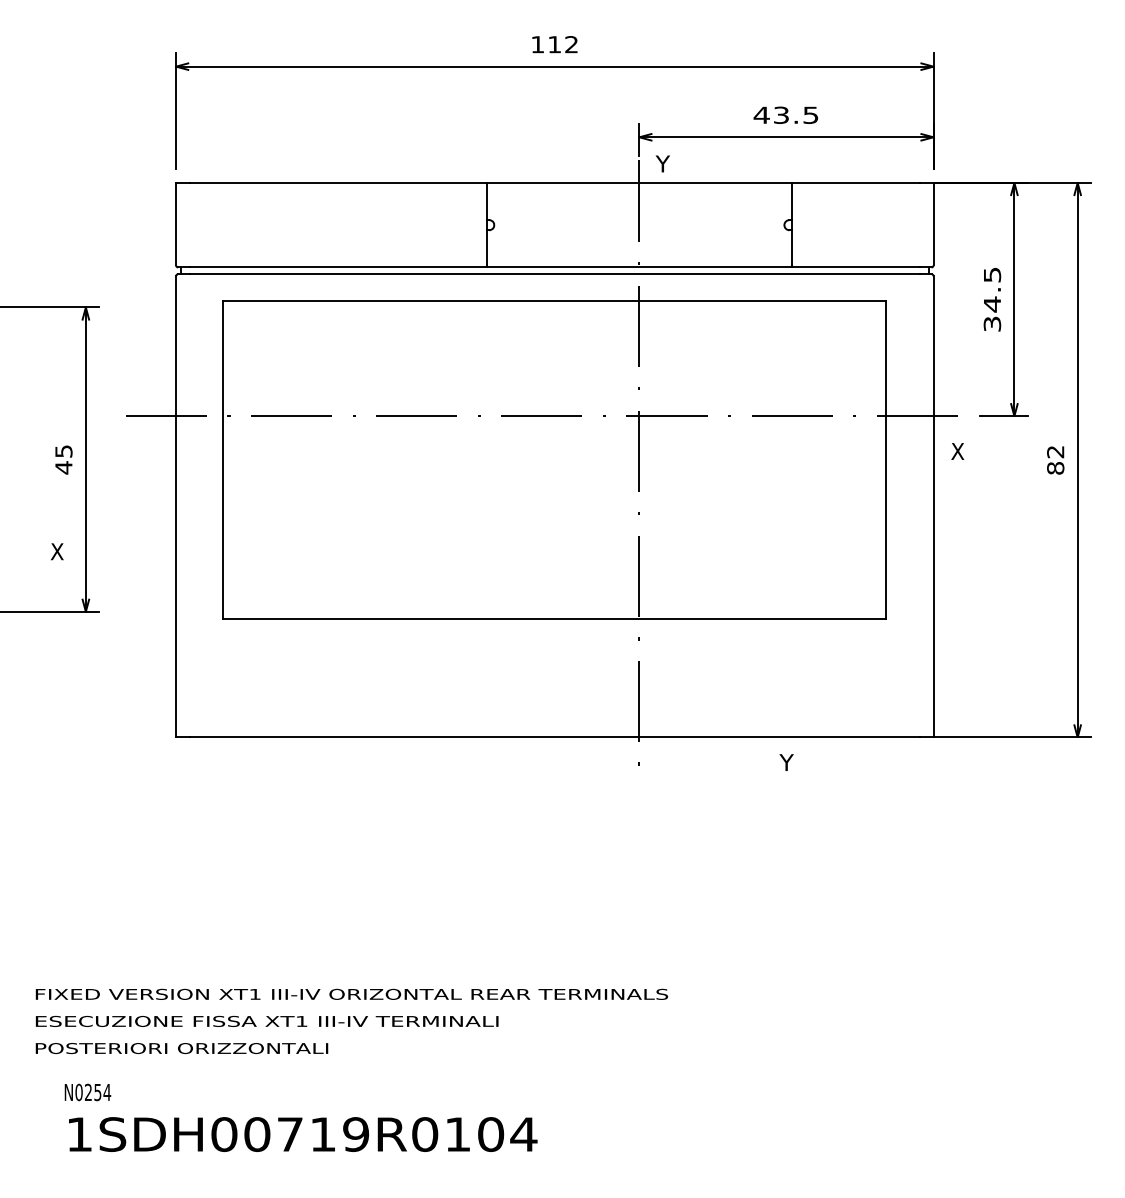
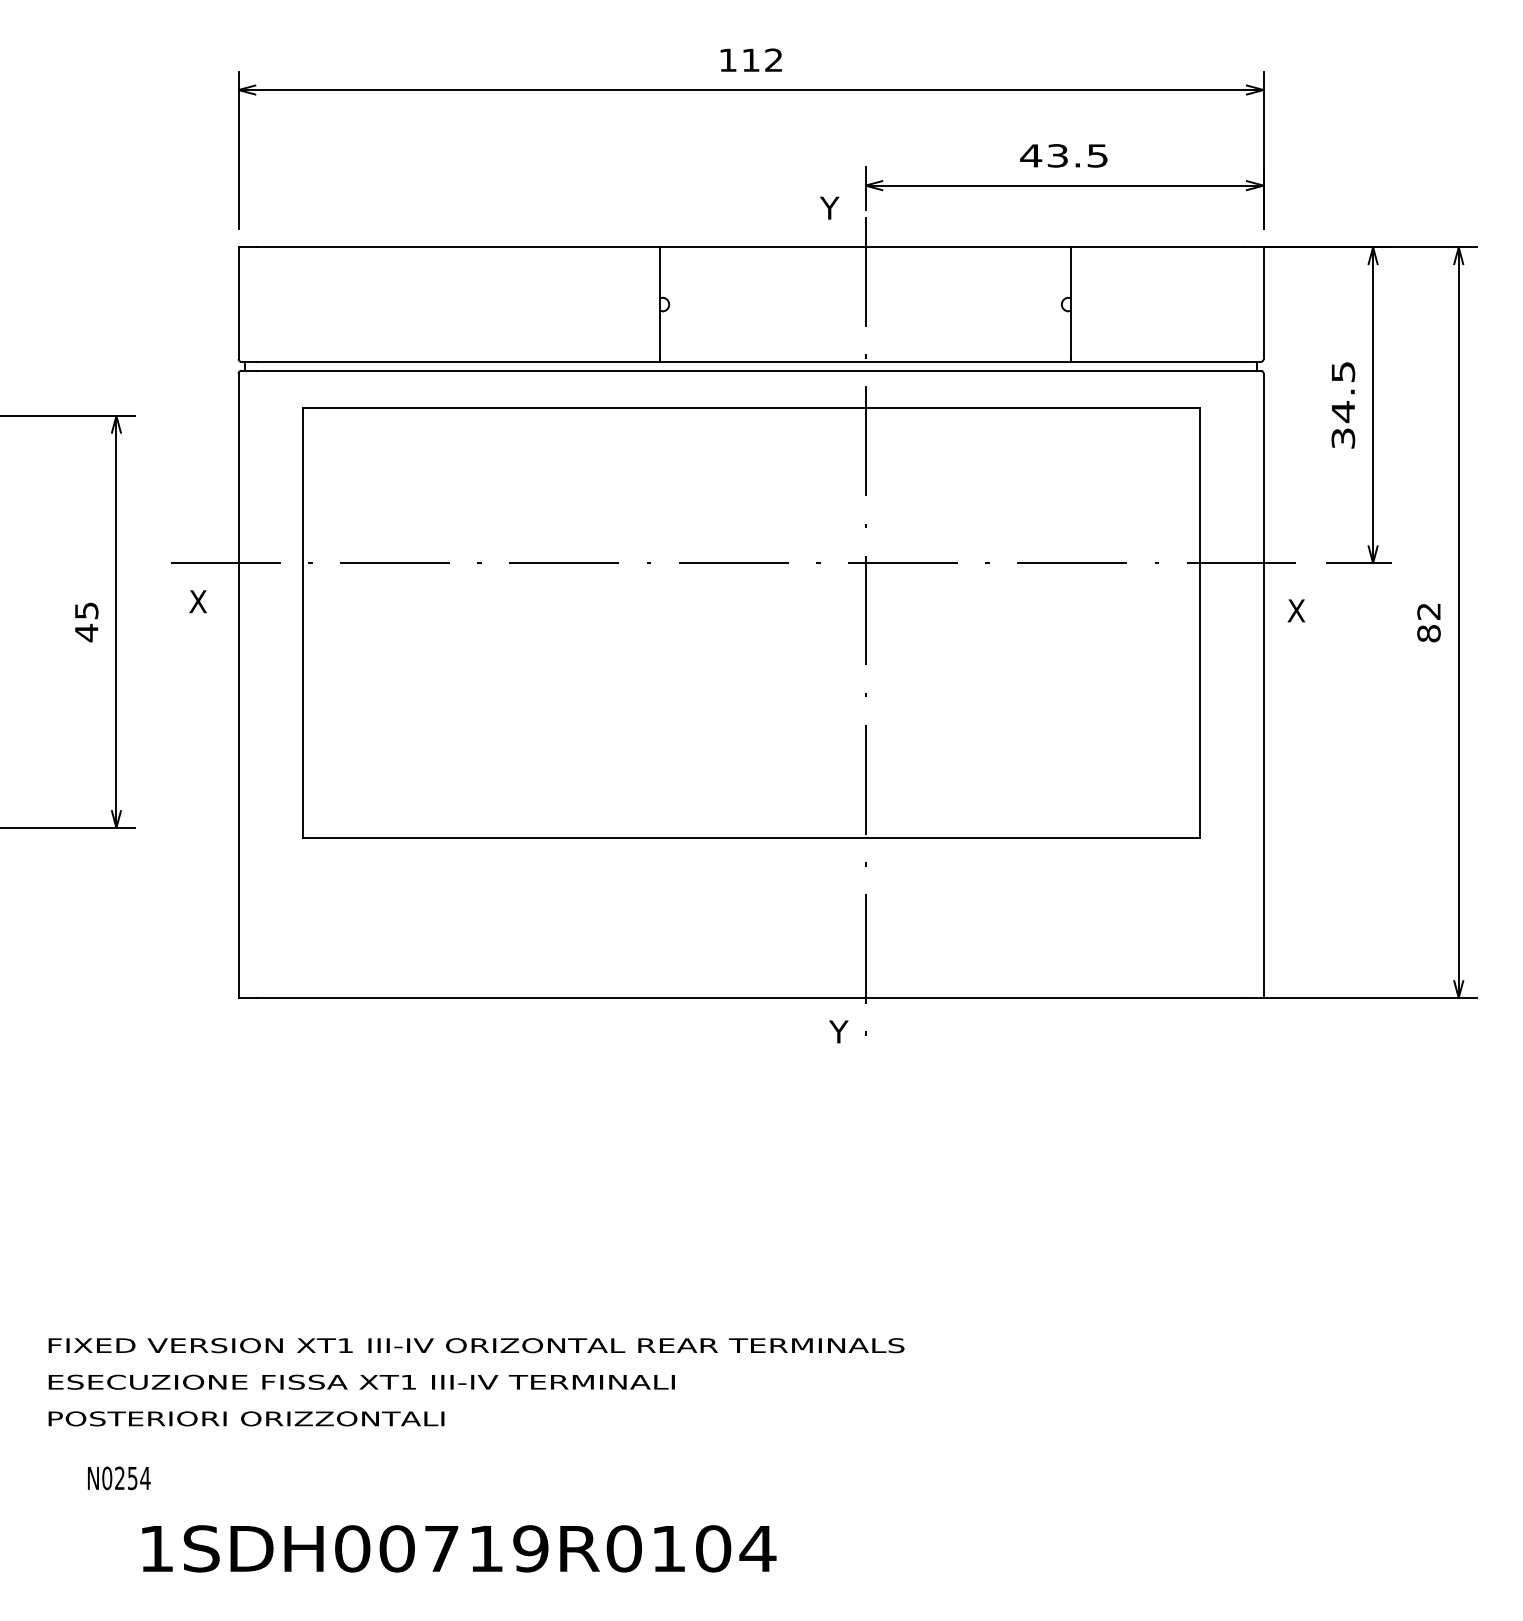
text: (662, 163) -> (829, 207), moved
text: (57, 551) -> (198, 601), moved
text: (786, 762) -> (838, 1031), moved
text: (303, 1134) -> (459, 1548), moved

